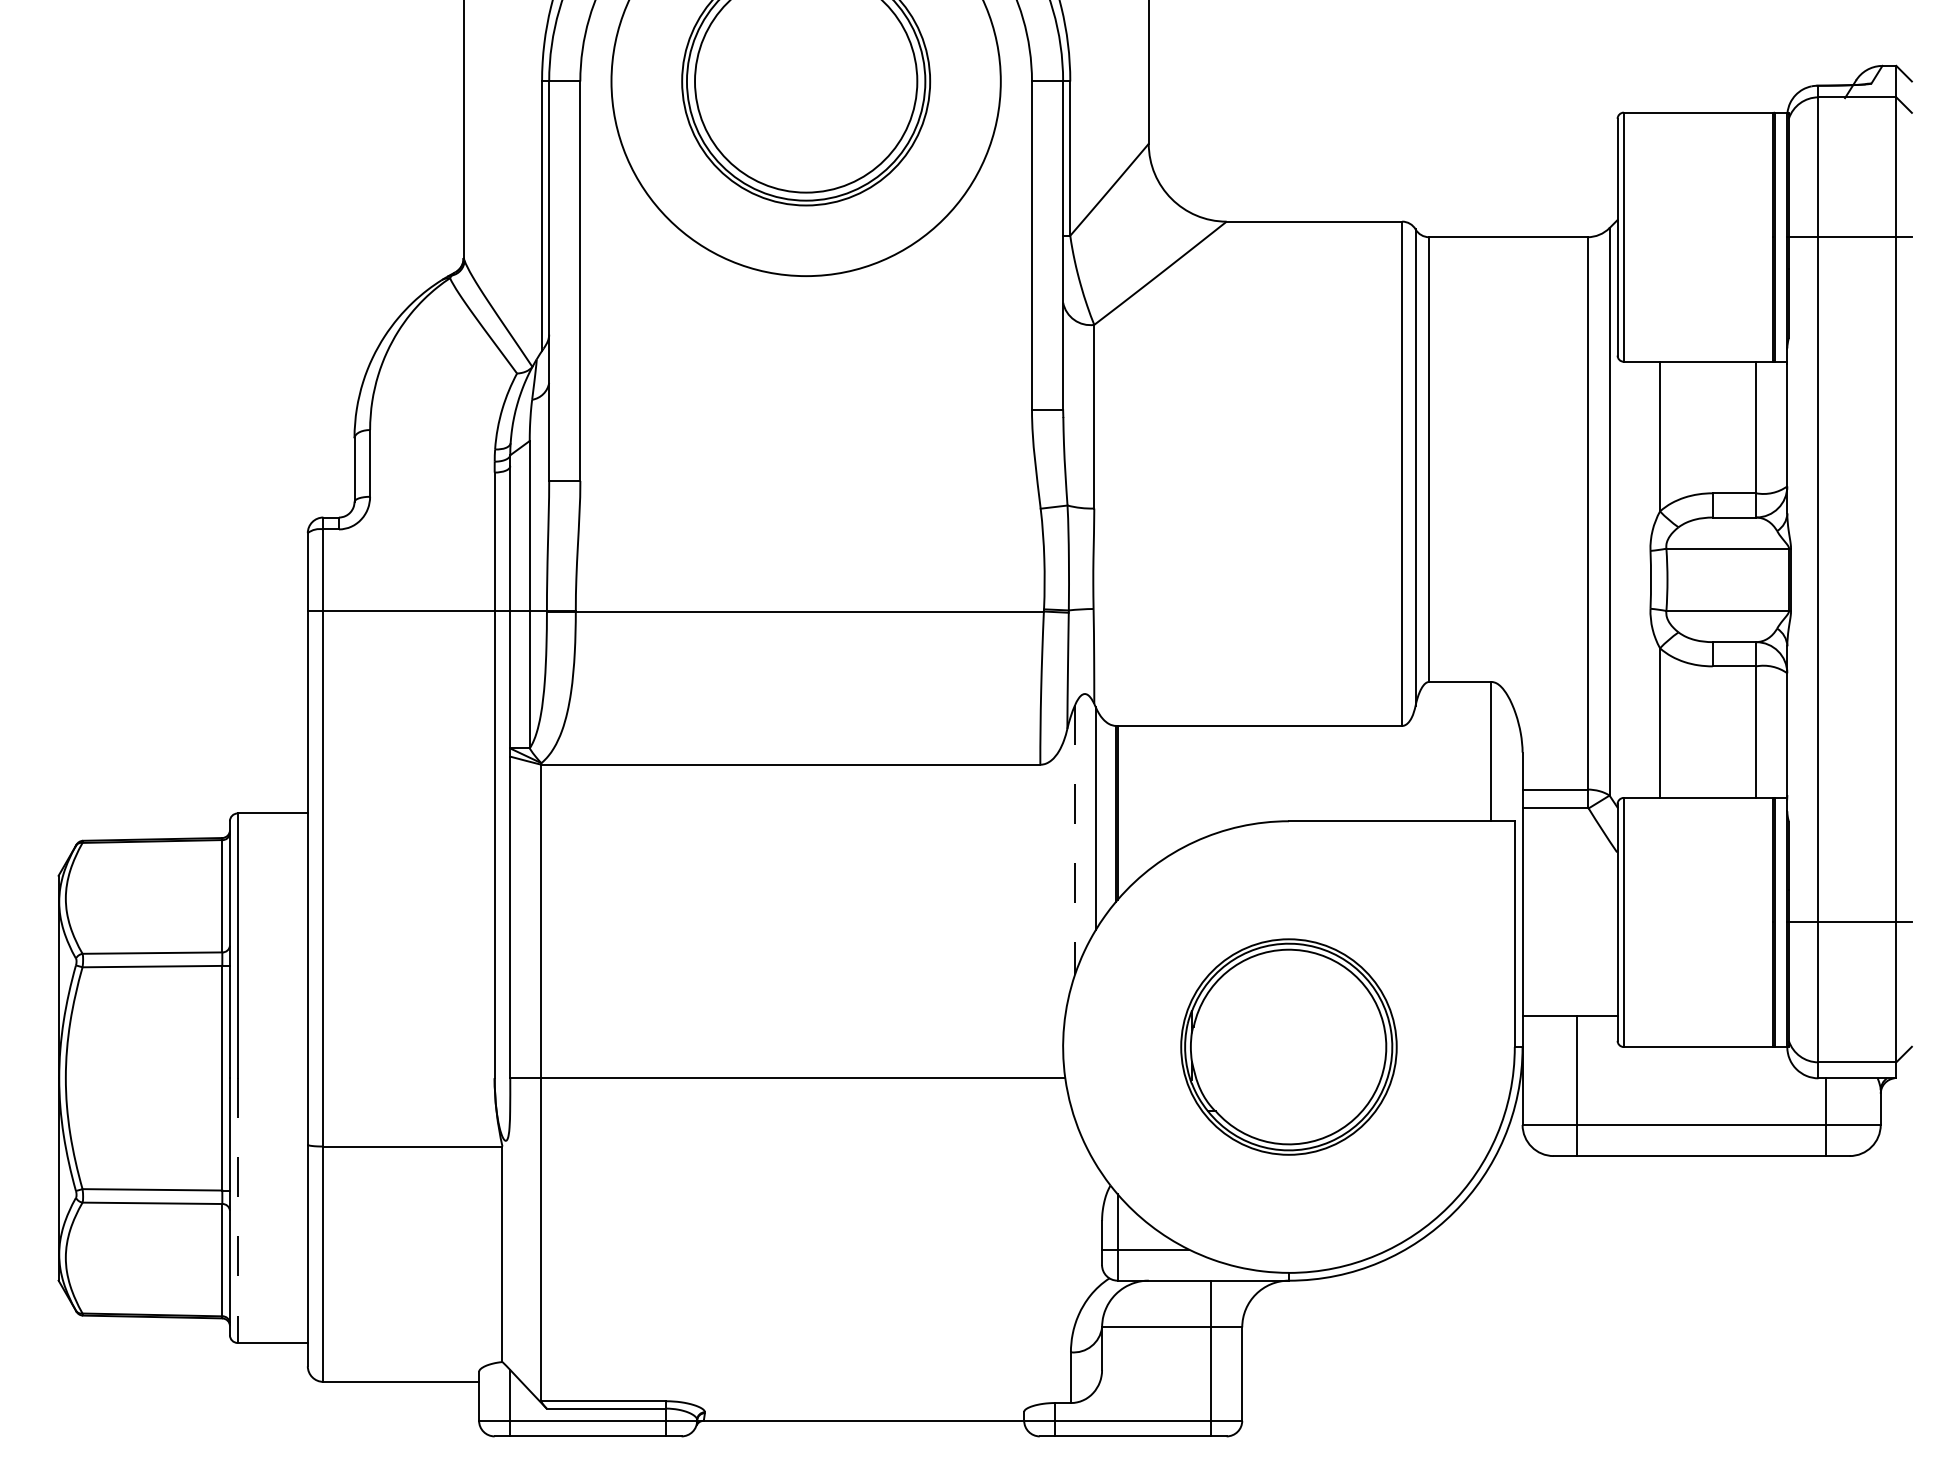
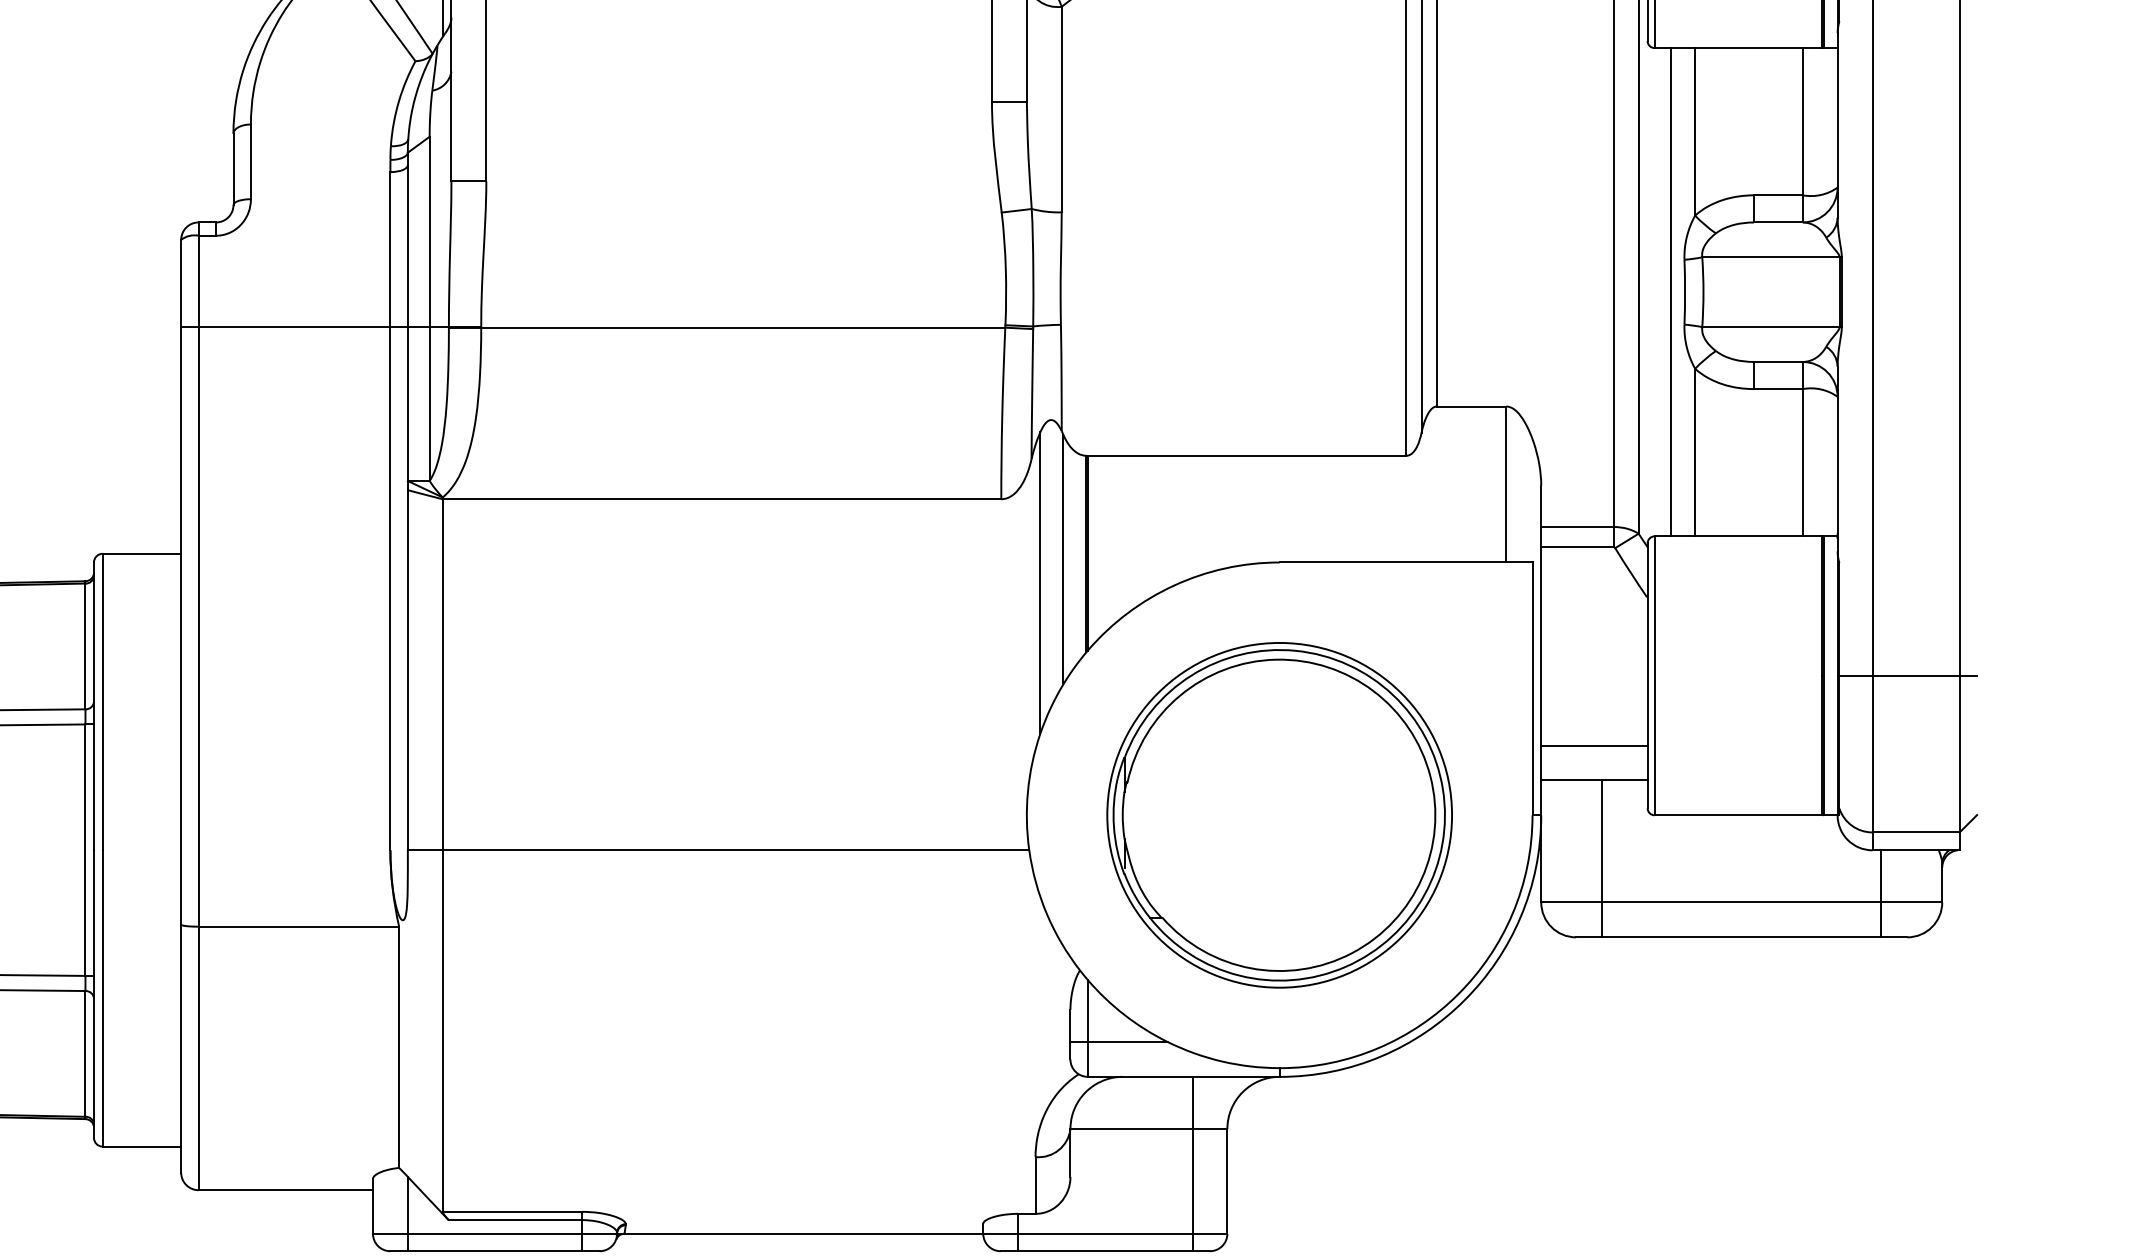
line: (1638, 579) -> (1671, 291), added
line: (1075, 839) -> (1040, 582), dashed -> solid
line: (1569, 984) -> (1593, 745), added
part: (1288, 1046) -> (1279, 814), size x1.43
line: (237, 1211) -> (102, 999), dashed -> solid

